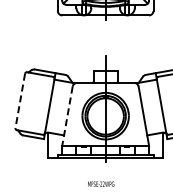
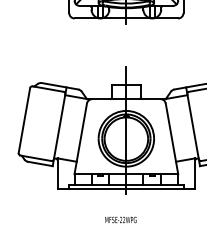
line: (20, 100) -> (24, 120), dashed -> solid
line: (67, 116) -> (80, 139), dashed -> solid

